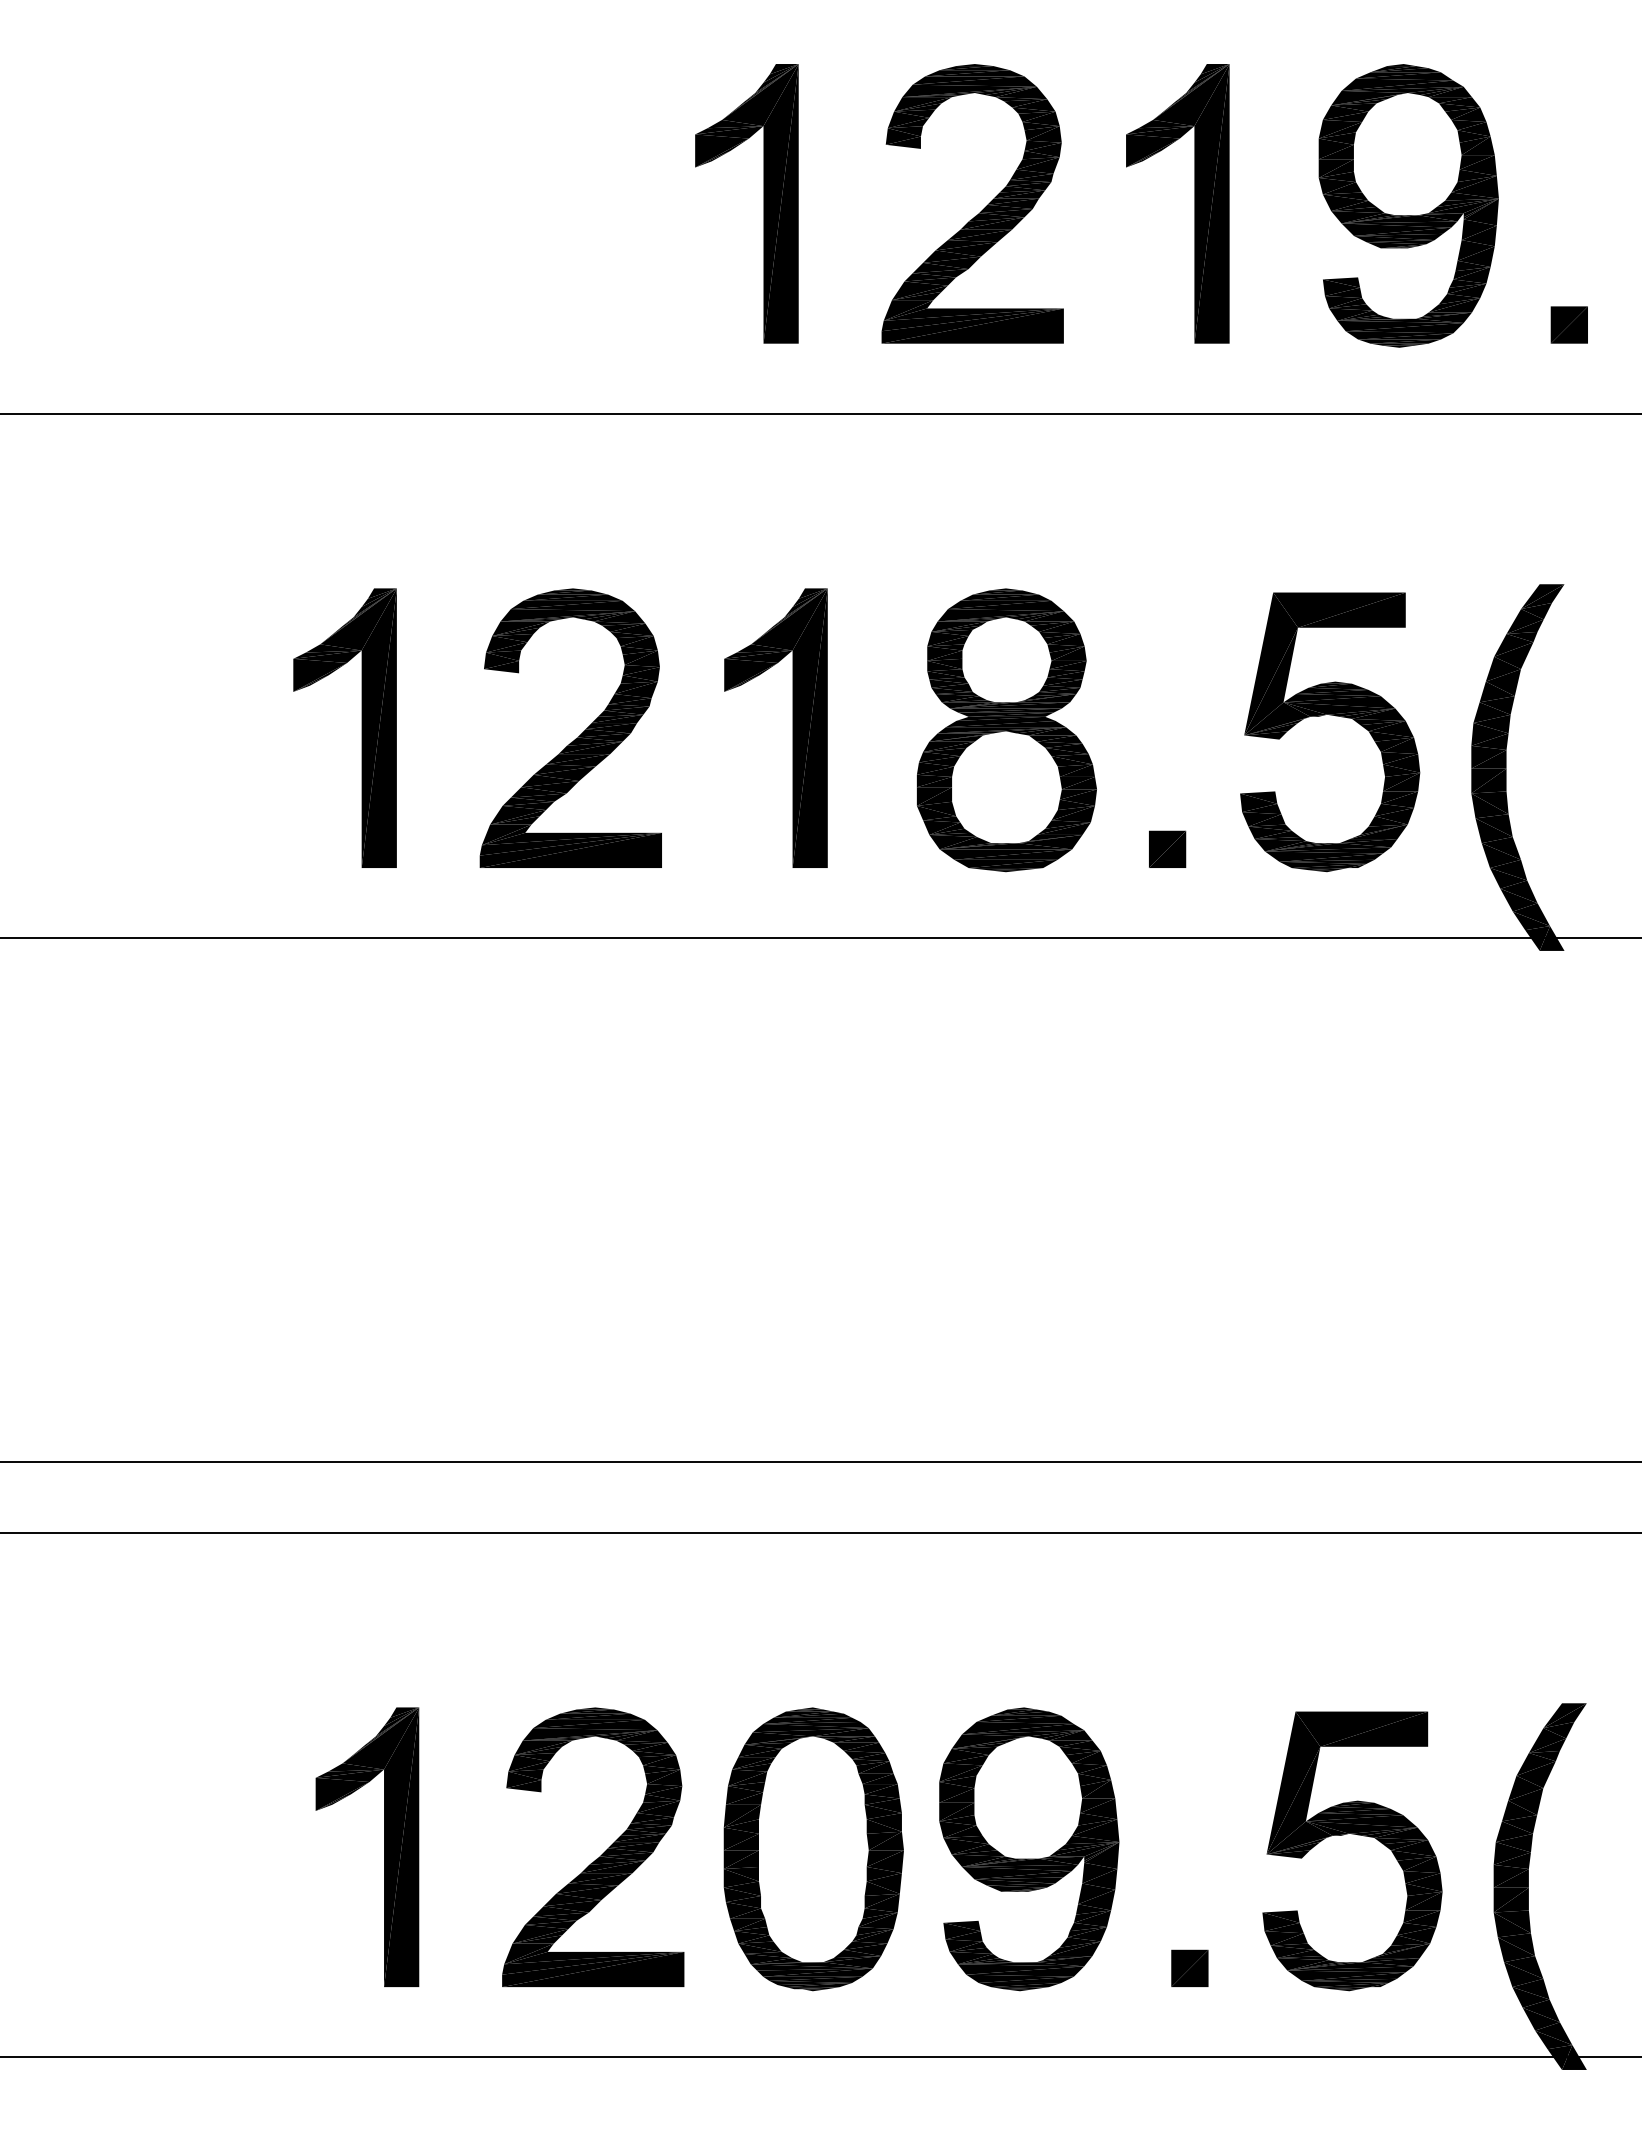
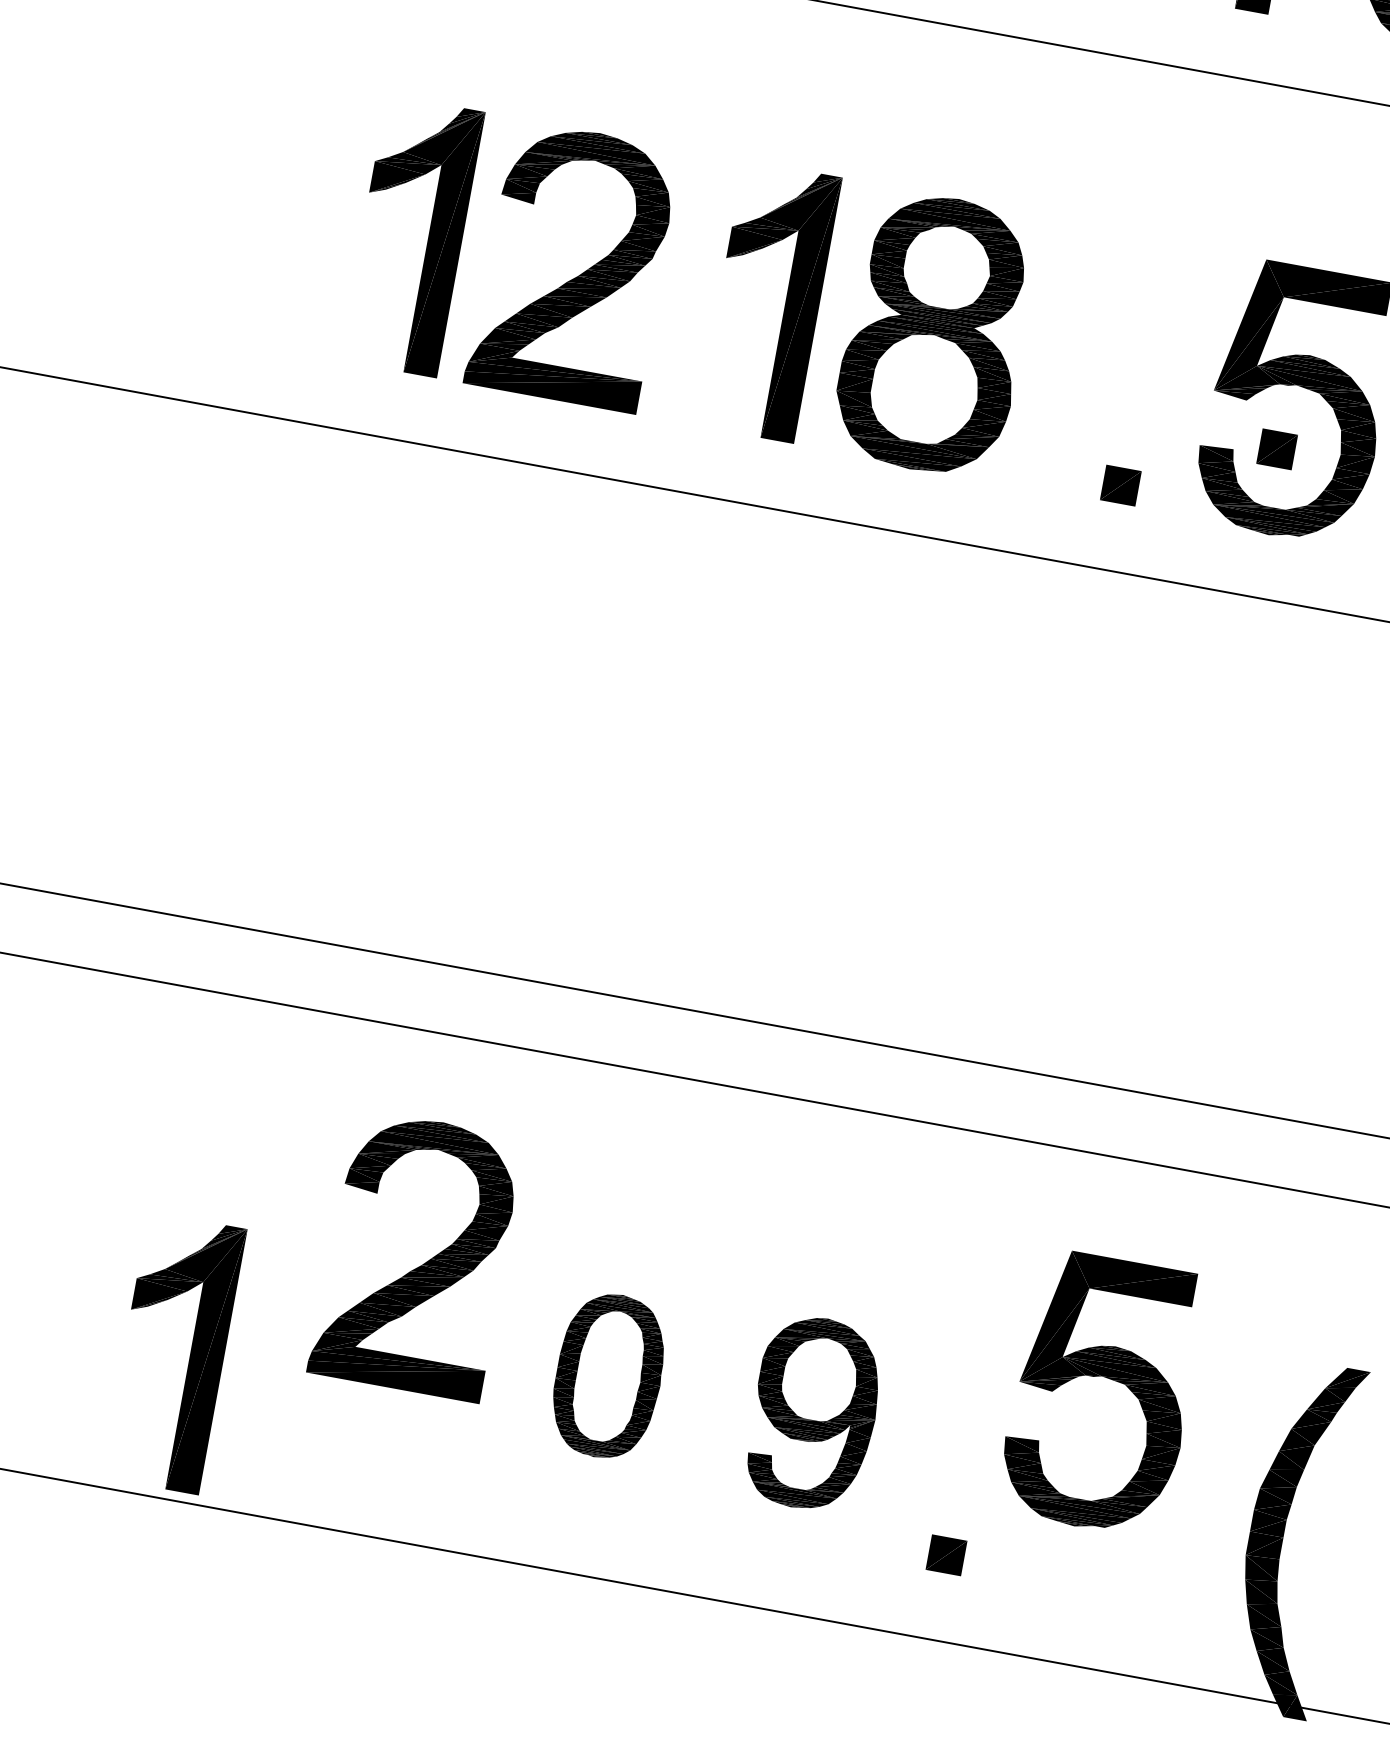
part: (361, 727) -> (427, 238), moved
part: (1006, 730) -> (934, 334), moved
part: (1319, 782) -> (1277, 448), added
part: (1357, 1835) -> (1109, 1379), moved
part: (384, 1846) -> (190, 1355), moved
part: (813, 1849) -> (608, 1376), size x0.6
part: (1029, 1849) -> (814, 1414), size x0.7
part: (601, 1854) -> (423, 1263), moved

